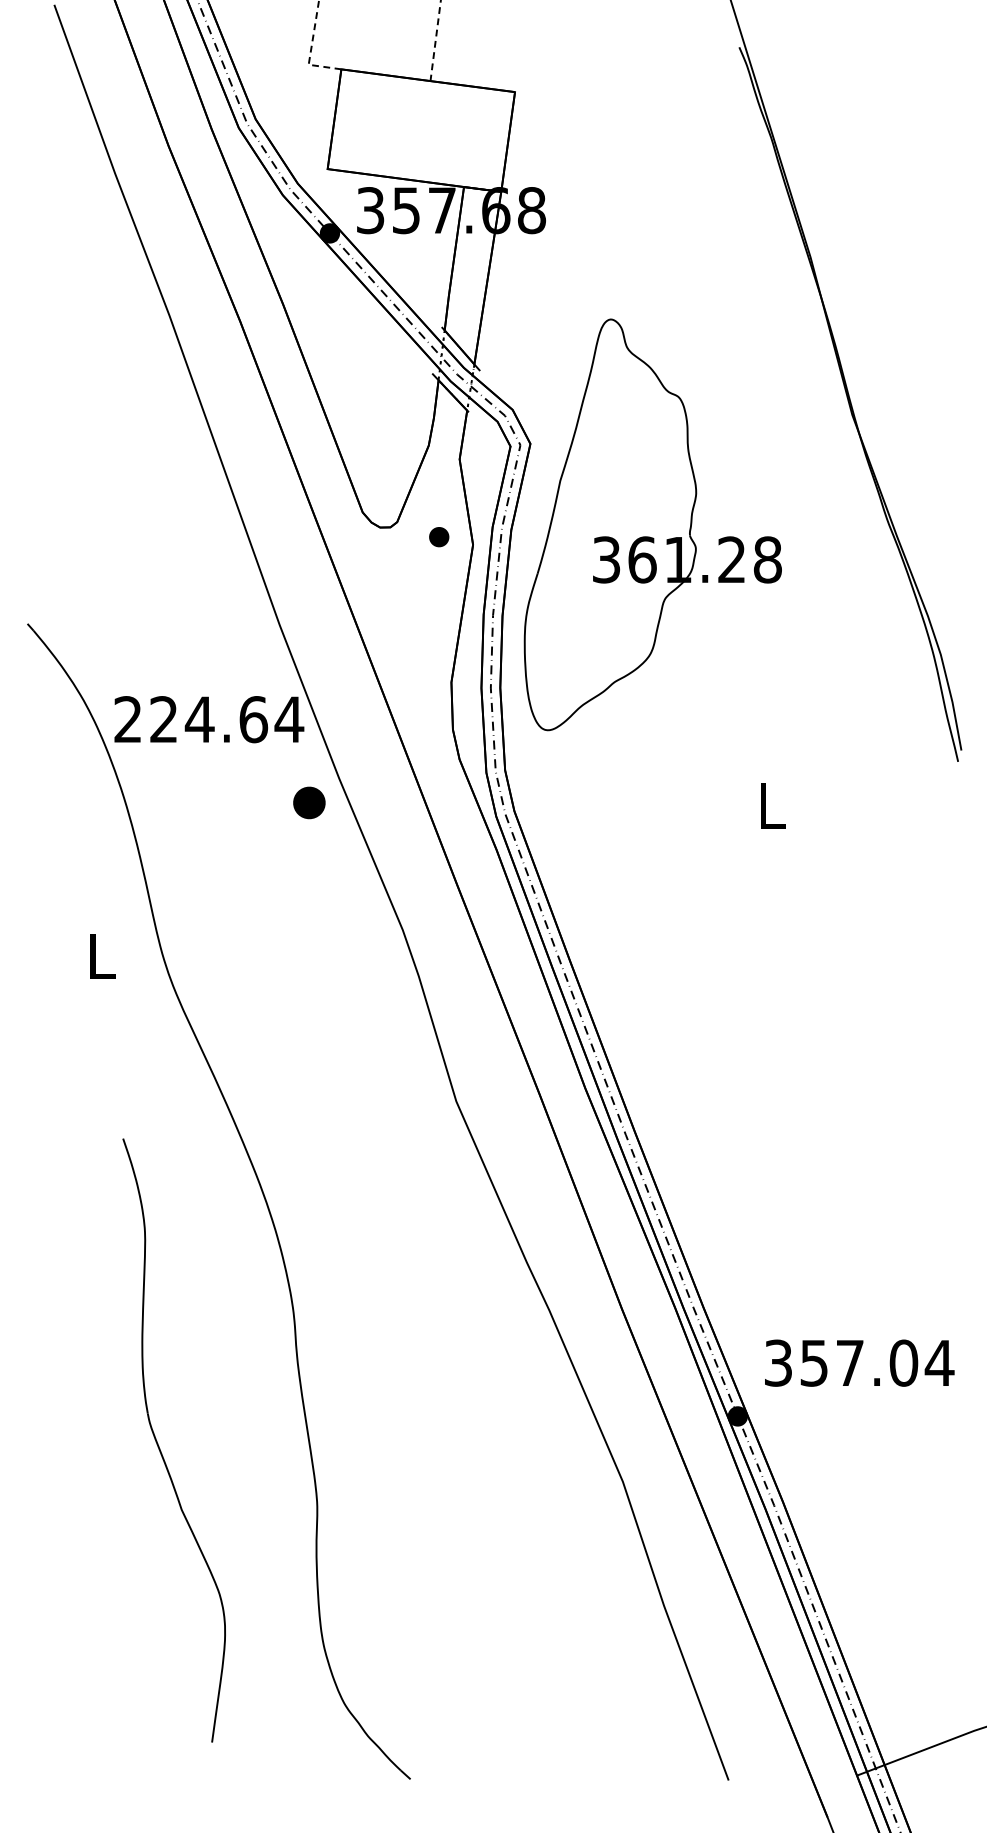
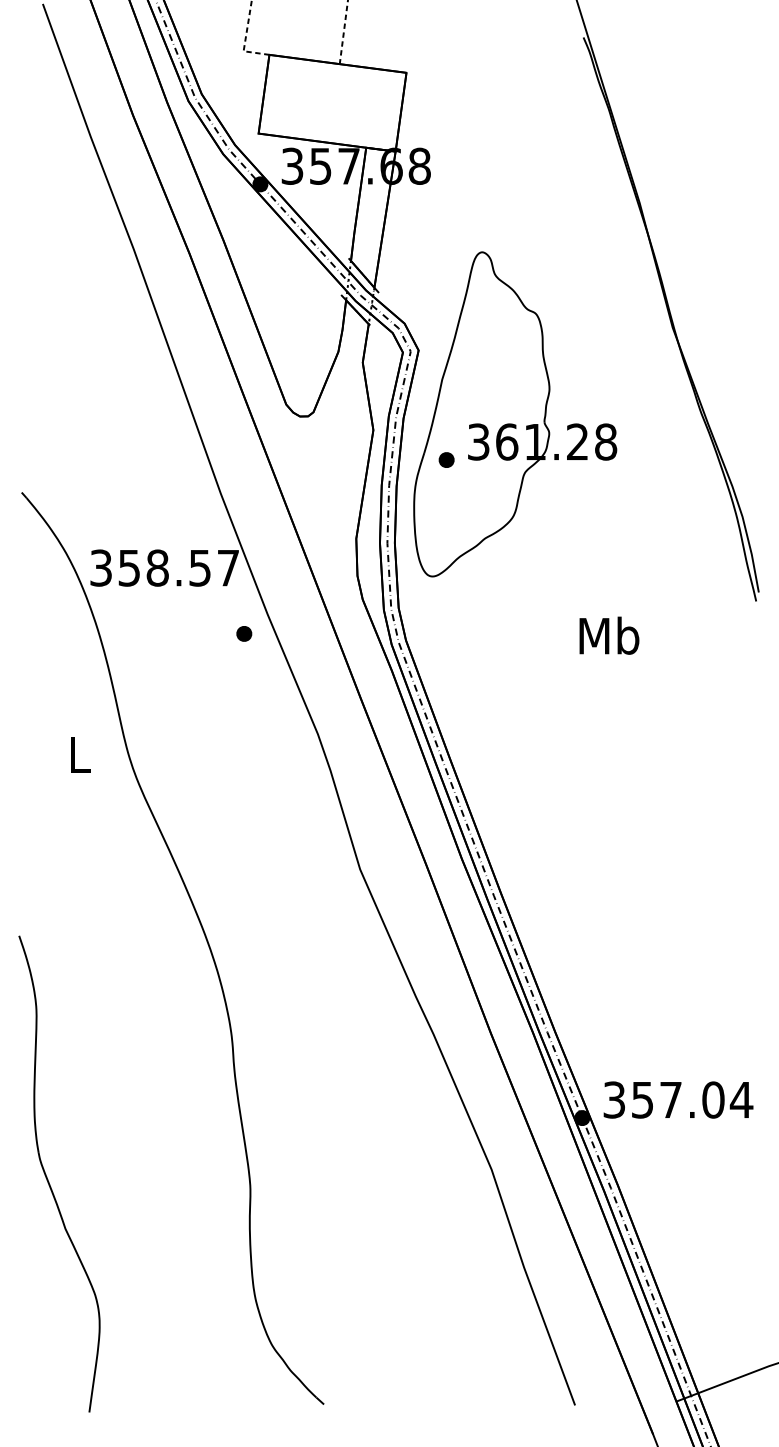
part: (439, 536) -> (446, 459), moved
text: (209, 718) -> (165, 567), 224.64 -> 358.57
part: (309, 802) -> (244, 633), size x0.62
text: (772, 805) -> (609, 635), L -> Mb
text: (859, 1362) -> (678, 1099), moved
part: (159, 1443) -> (47, 1176), moved

